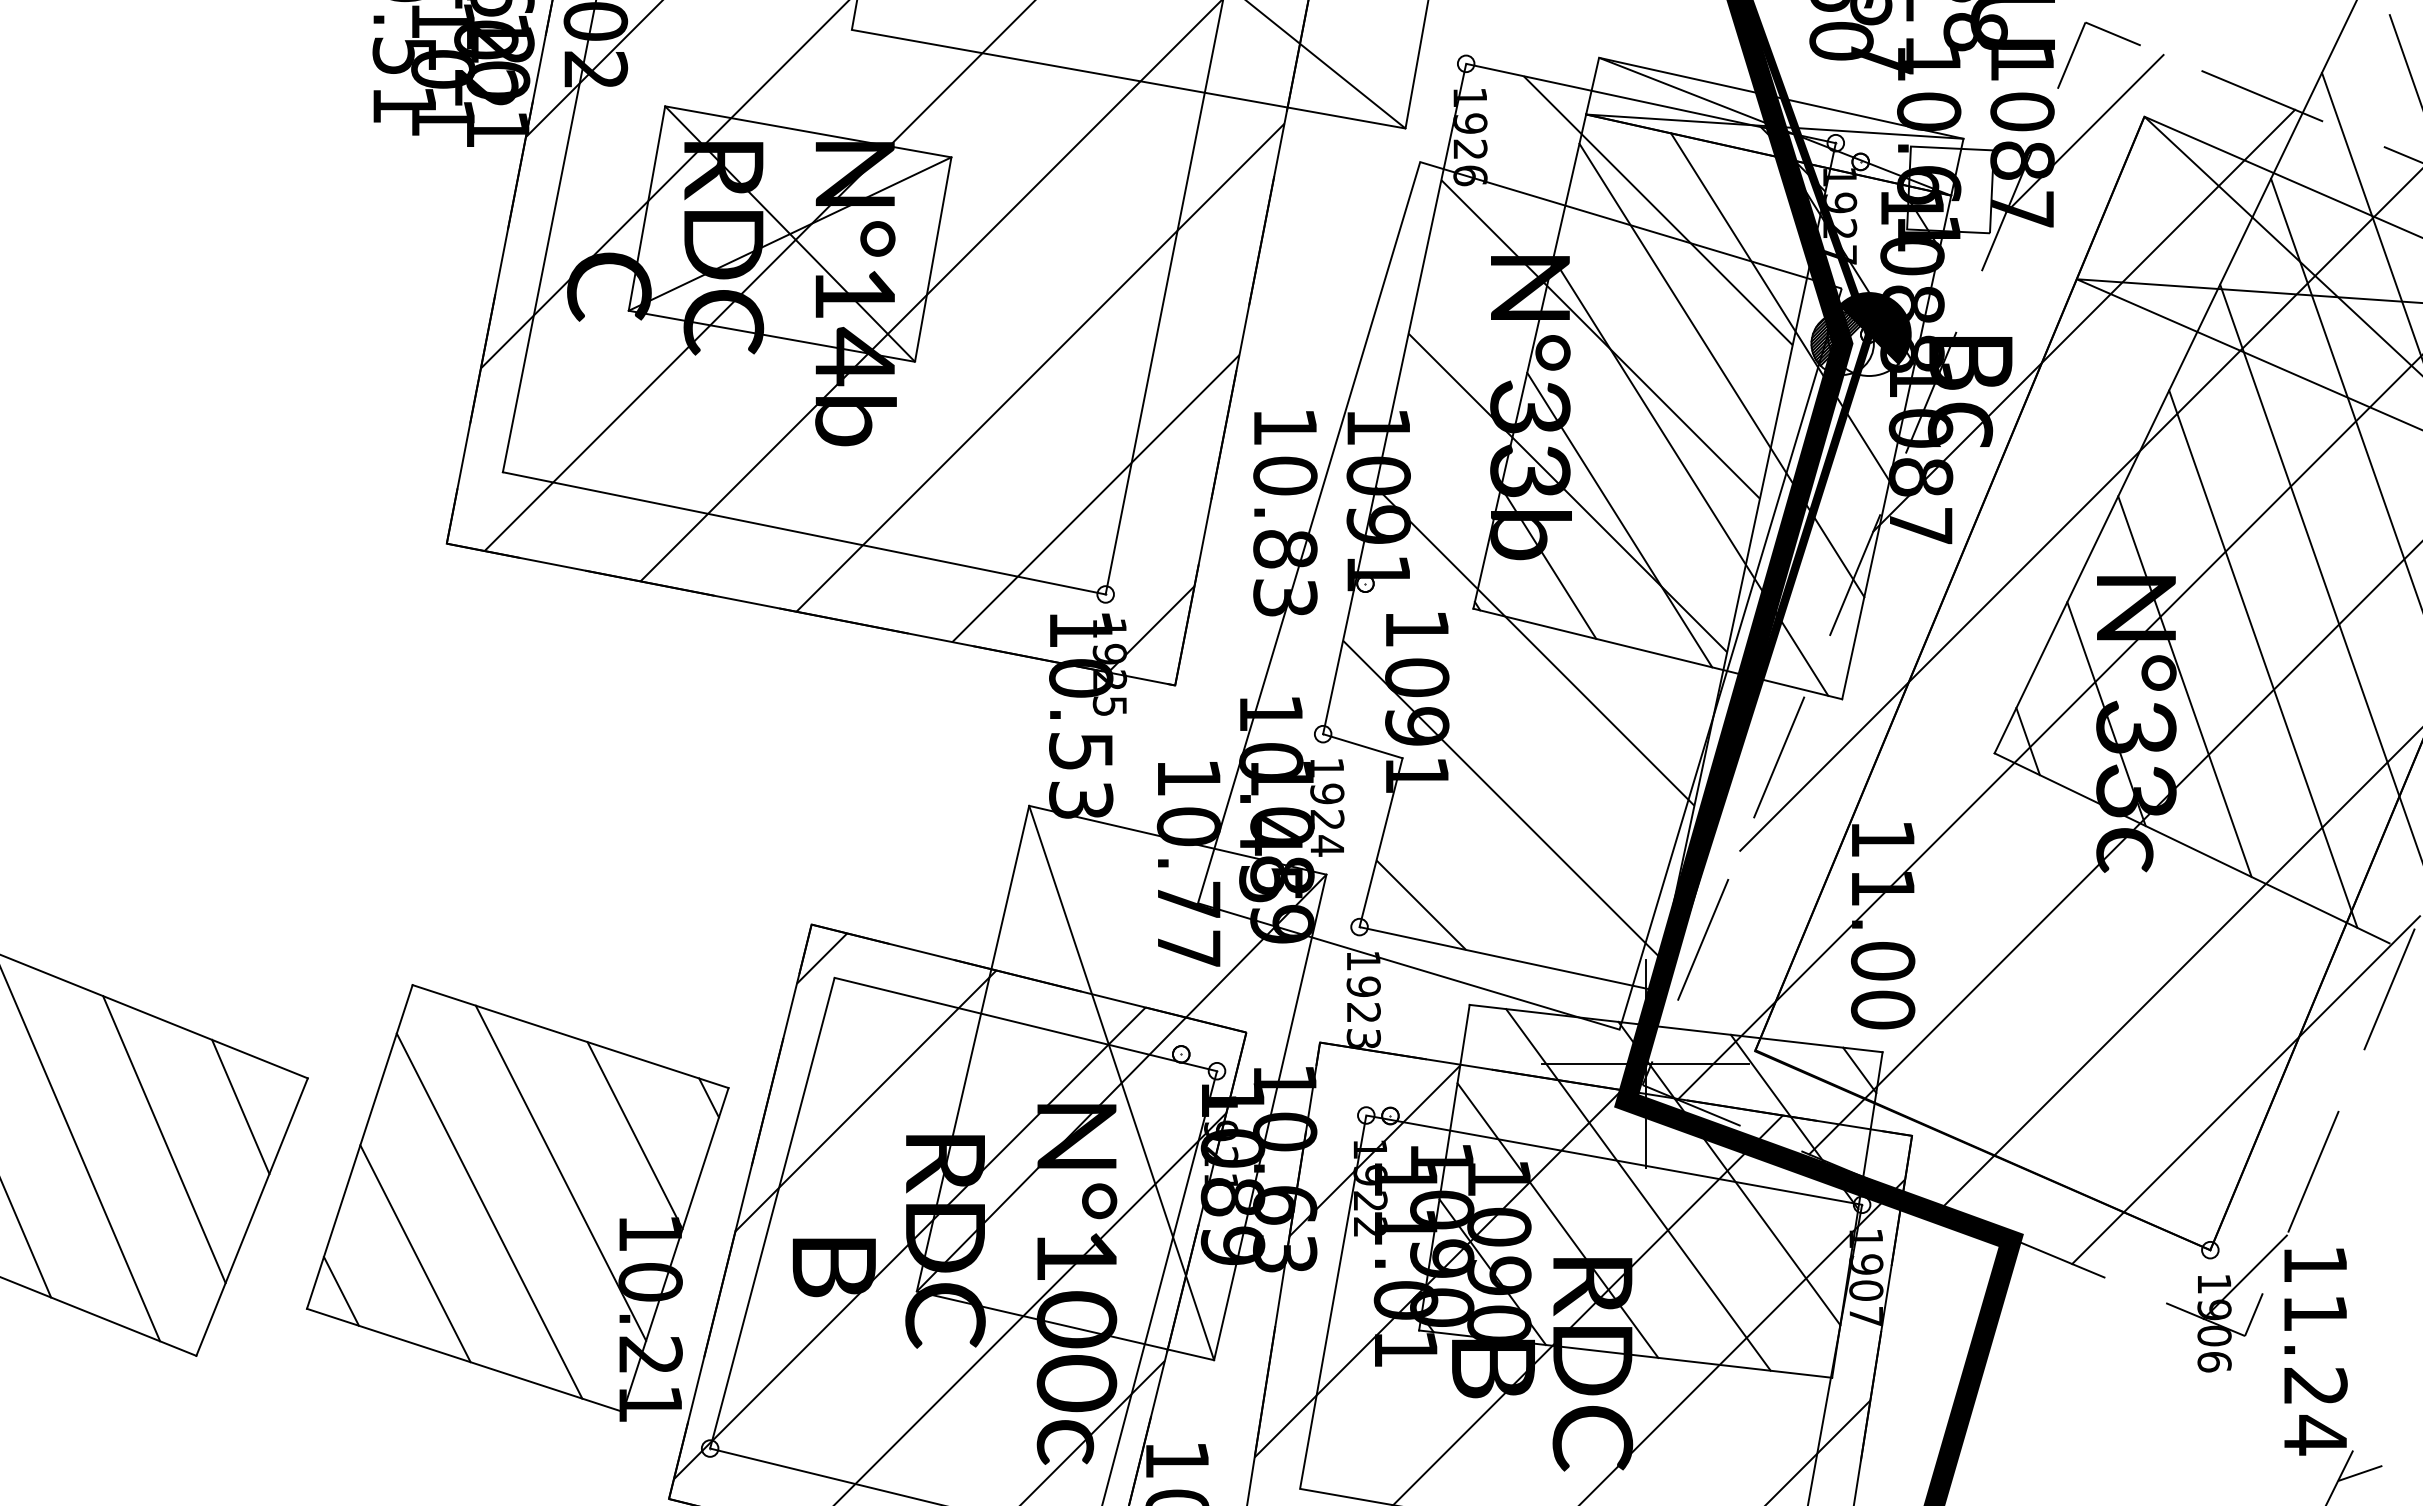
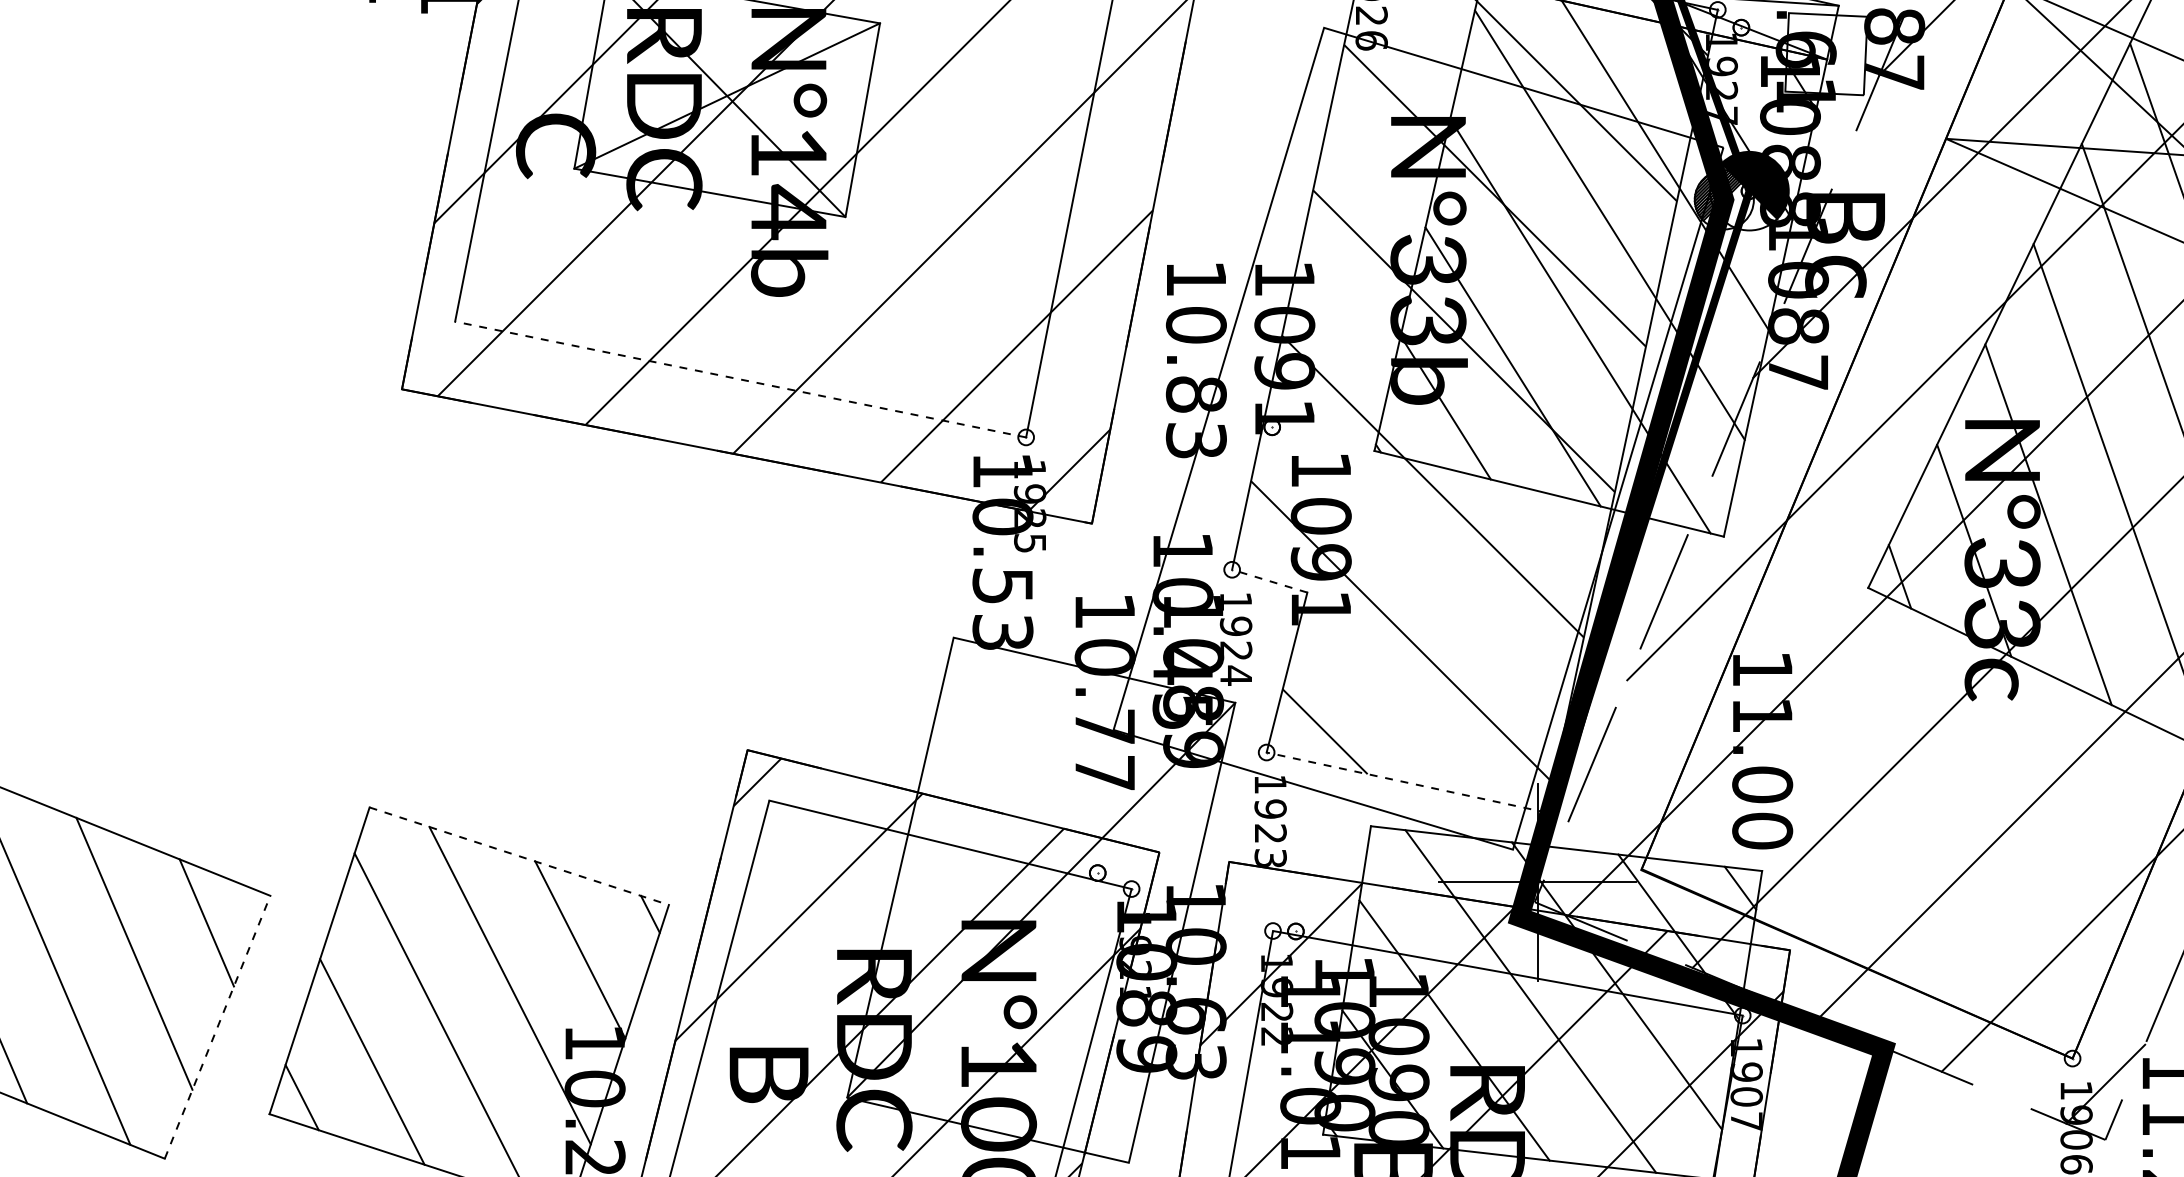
line: (804, 533) -> (740, 379), solid -> dashed
line: (1362, 746) -> (1269, 581), solid -> dashed
line: (1506, 958) -> (1405, 782), solid -> dashed
line: (571, 1036) -> (520, 856), solid -> dashed
line: (1121, 1082) -> (1041, 899), removed
line: (252, 1217) -> (217, 1027), solid -> dashed

